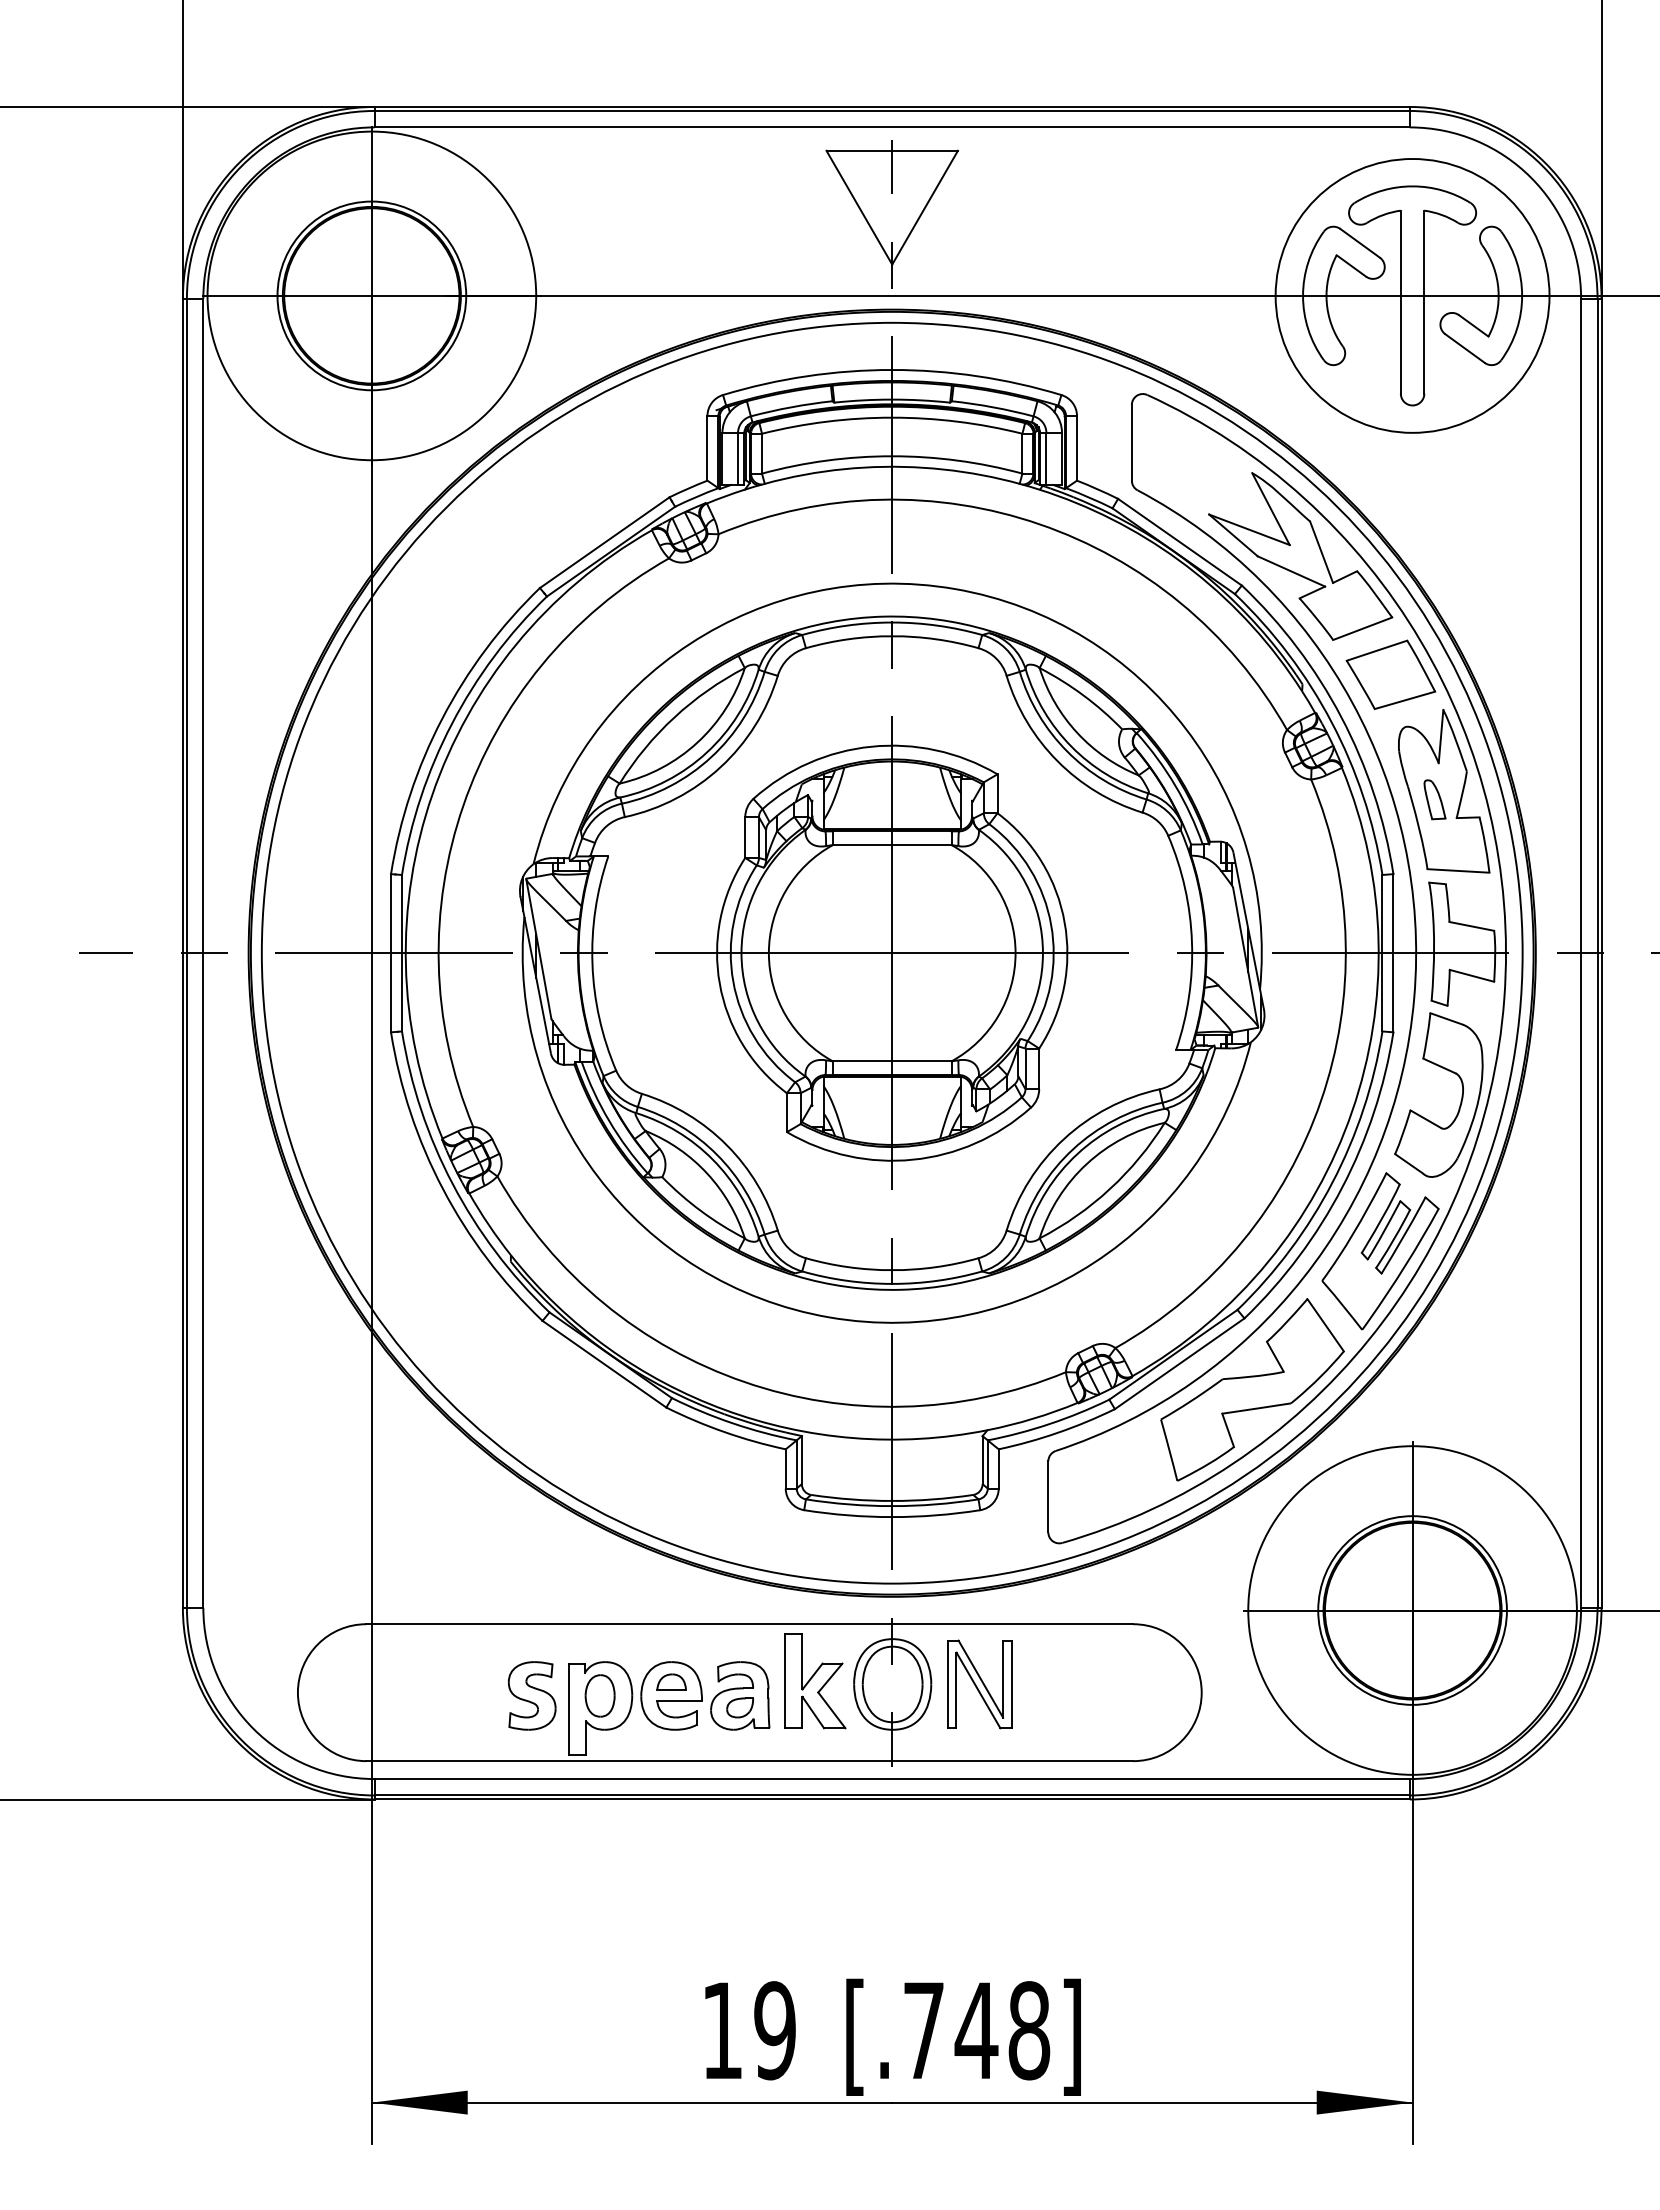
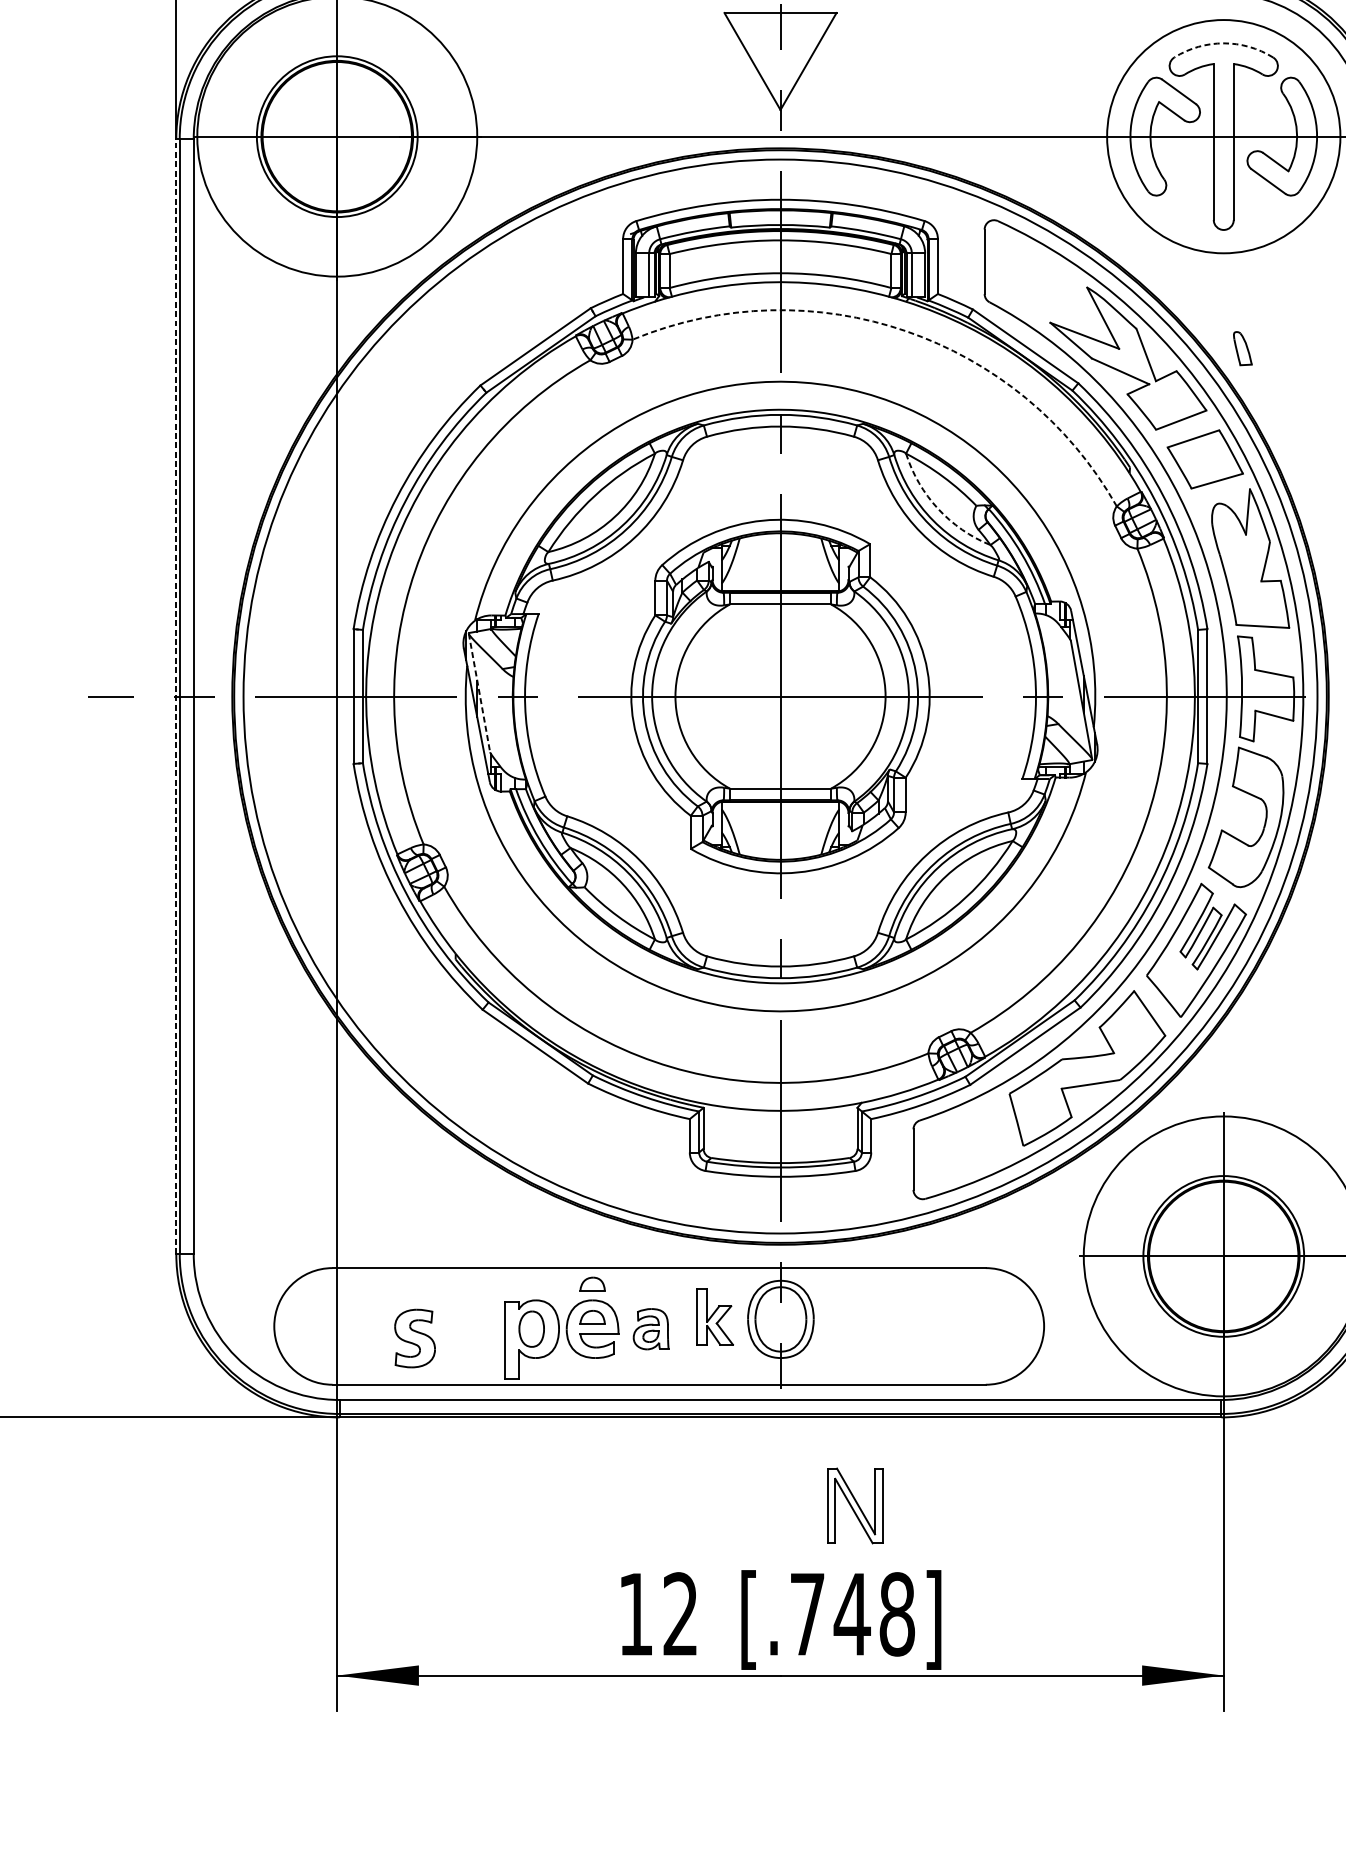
arc: (1412, 186) -> (1223, 43), solid -> dashed
arc: (1039, 524) -> (905, 331), solid -> dashed
arc: (1077, 732) -> (938, 508), solid -> dashed
part: (1434, 799) -> (1242, 348), moved
line: (538, 948) -> (479, 692), solid -> dashed
line: (182, 953) -> (175, 696), solid -> dashed
part: (671, 1642) -> (592, 1283), added
part: (815, 1681) -> (715, 1316), size x0.7
part: (979, 1684) -> (854, 1505), moved
part: (531, 1695) -> (414, 1338), moved
part: (740, 1695) -> (651, 1328), size x0.7
text: (774, 2030) -> (680, 1614), 19 -> 12

